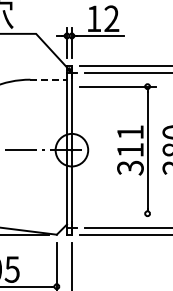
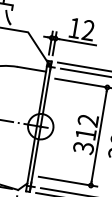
line: (49, 79) -> (32, 69), dashed -> solid
text: (130, 132) -> (88, 120), 311 -> 312
line: (117, 213) -> (67, 181), added

